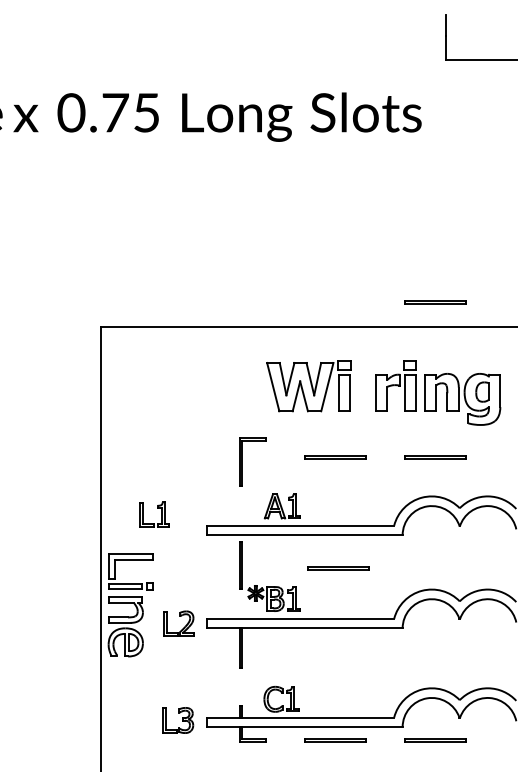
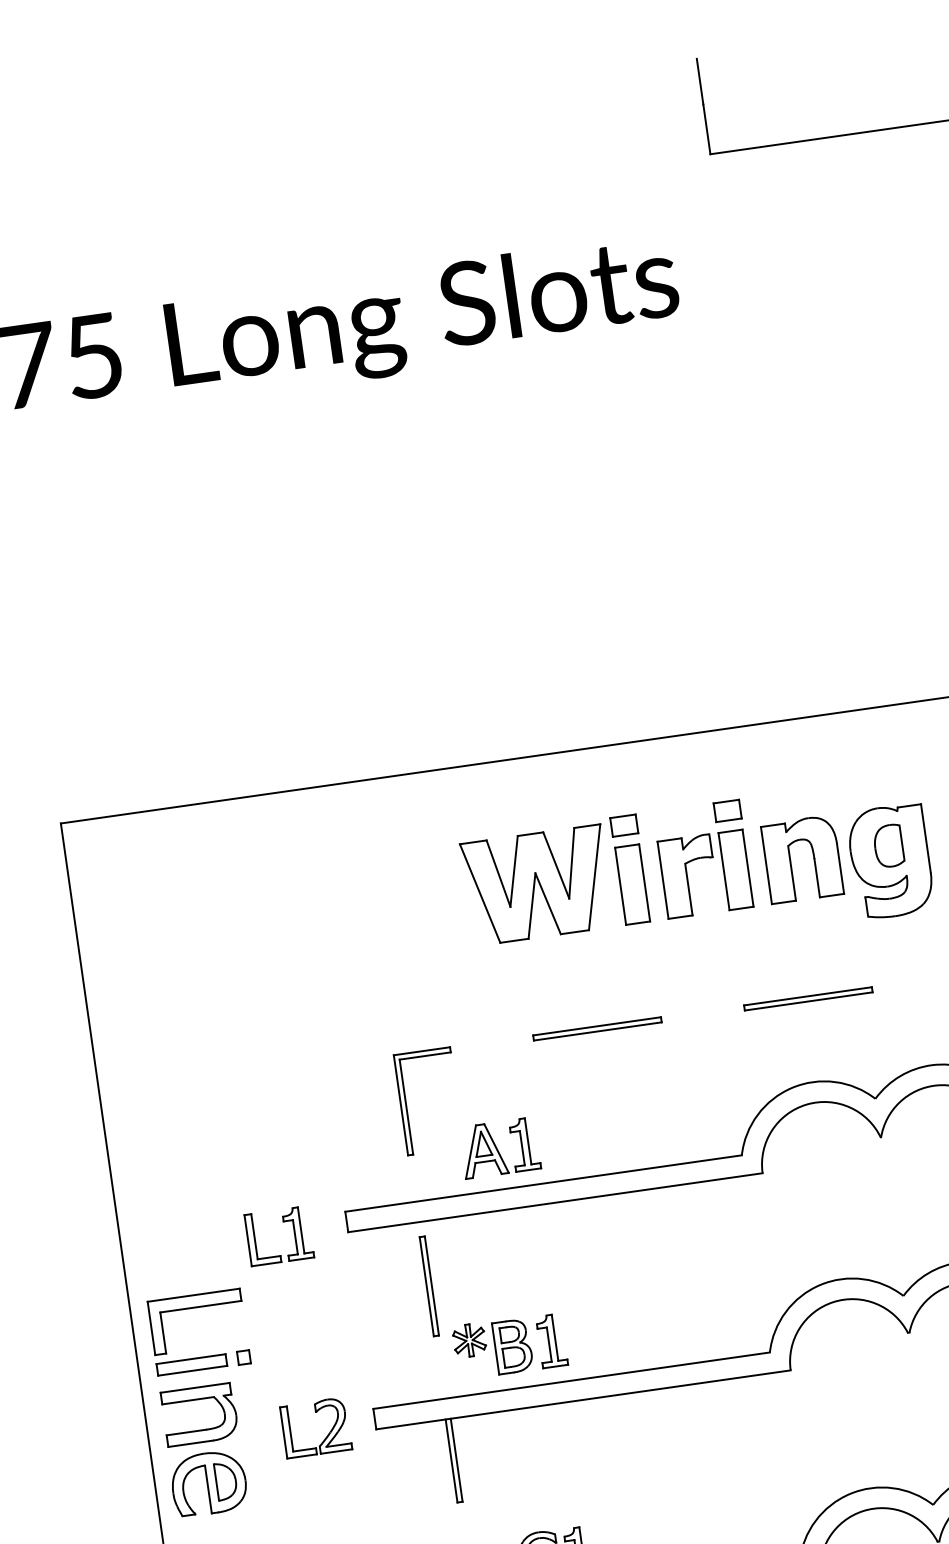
line: (435, 301) -> (761, 668), removed
part: (308, 386) -> (554, 881), moved
part: (242, 461) -> (406, 1103), moved
part: (157, 508) -> (283, 1222), moved
line: (338, 567) -> (636, 1260), removed

